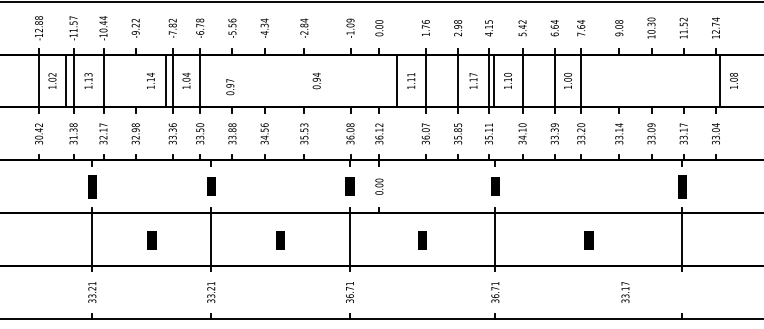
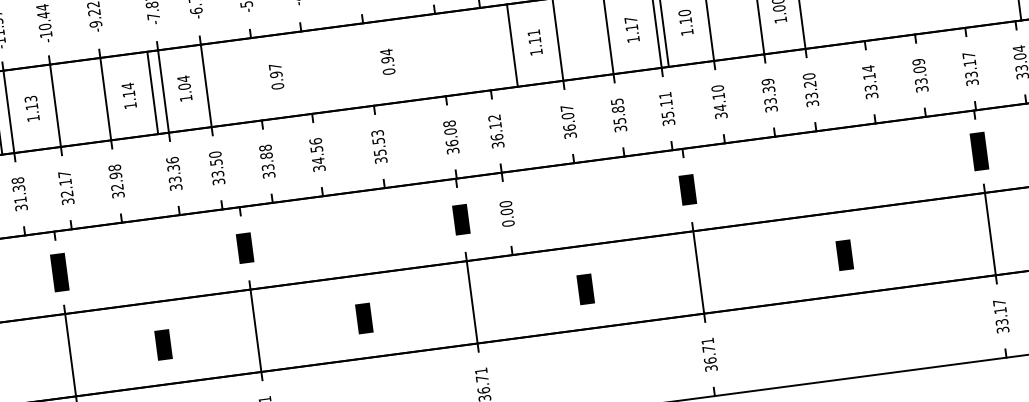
line: (135, 80) -> (105, 98), added
text: (230, 87) -> (276, 77), moved
text: (625, 292) -> (1001, 316), moved

